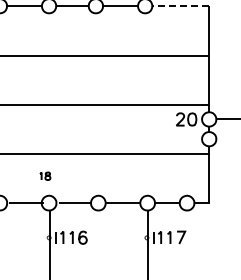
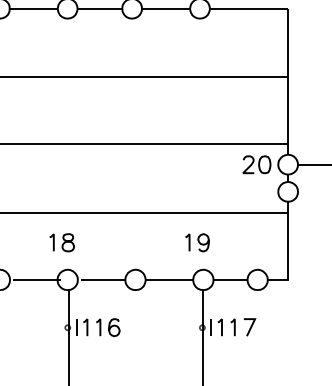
line: (180, 6) -> (248, 9), dashed -> solid
part: (45, 176) -> (62, 243), size x1.67
part: (143, 176) -> (197, 243), added

